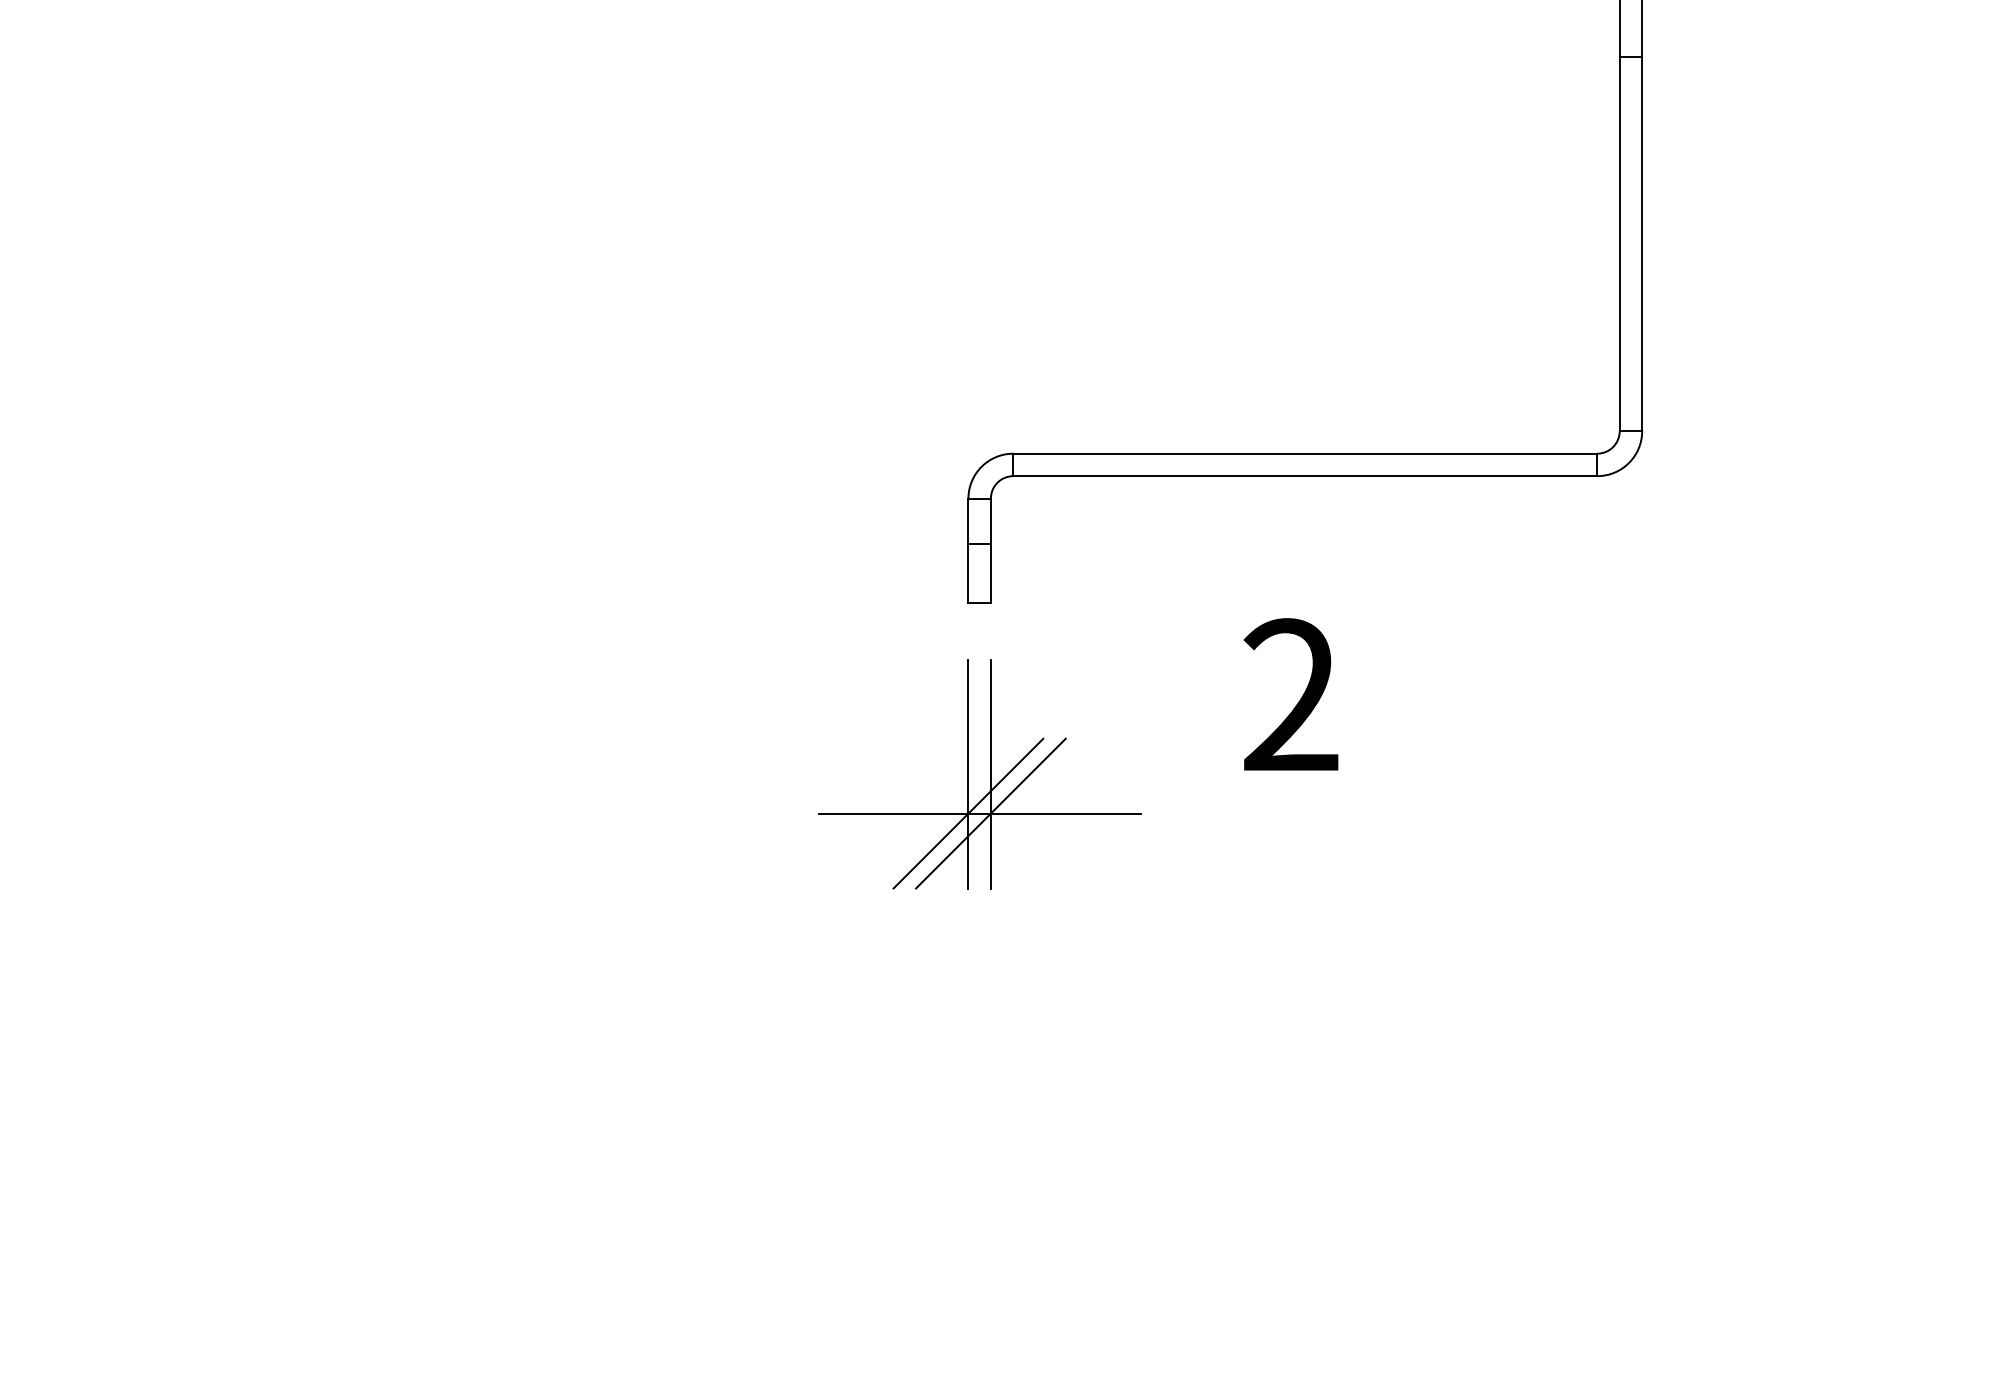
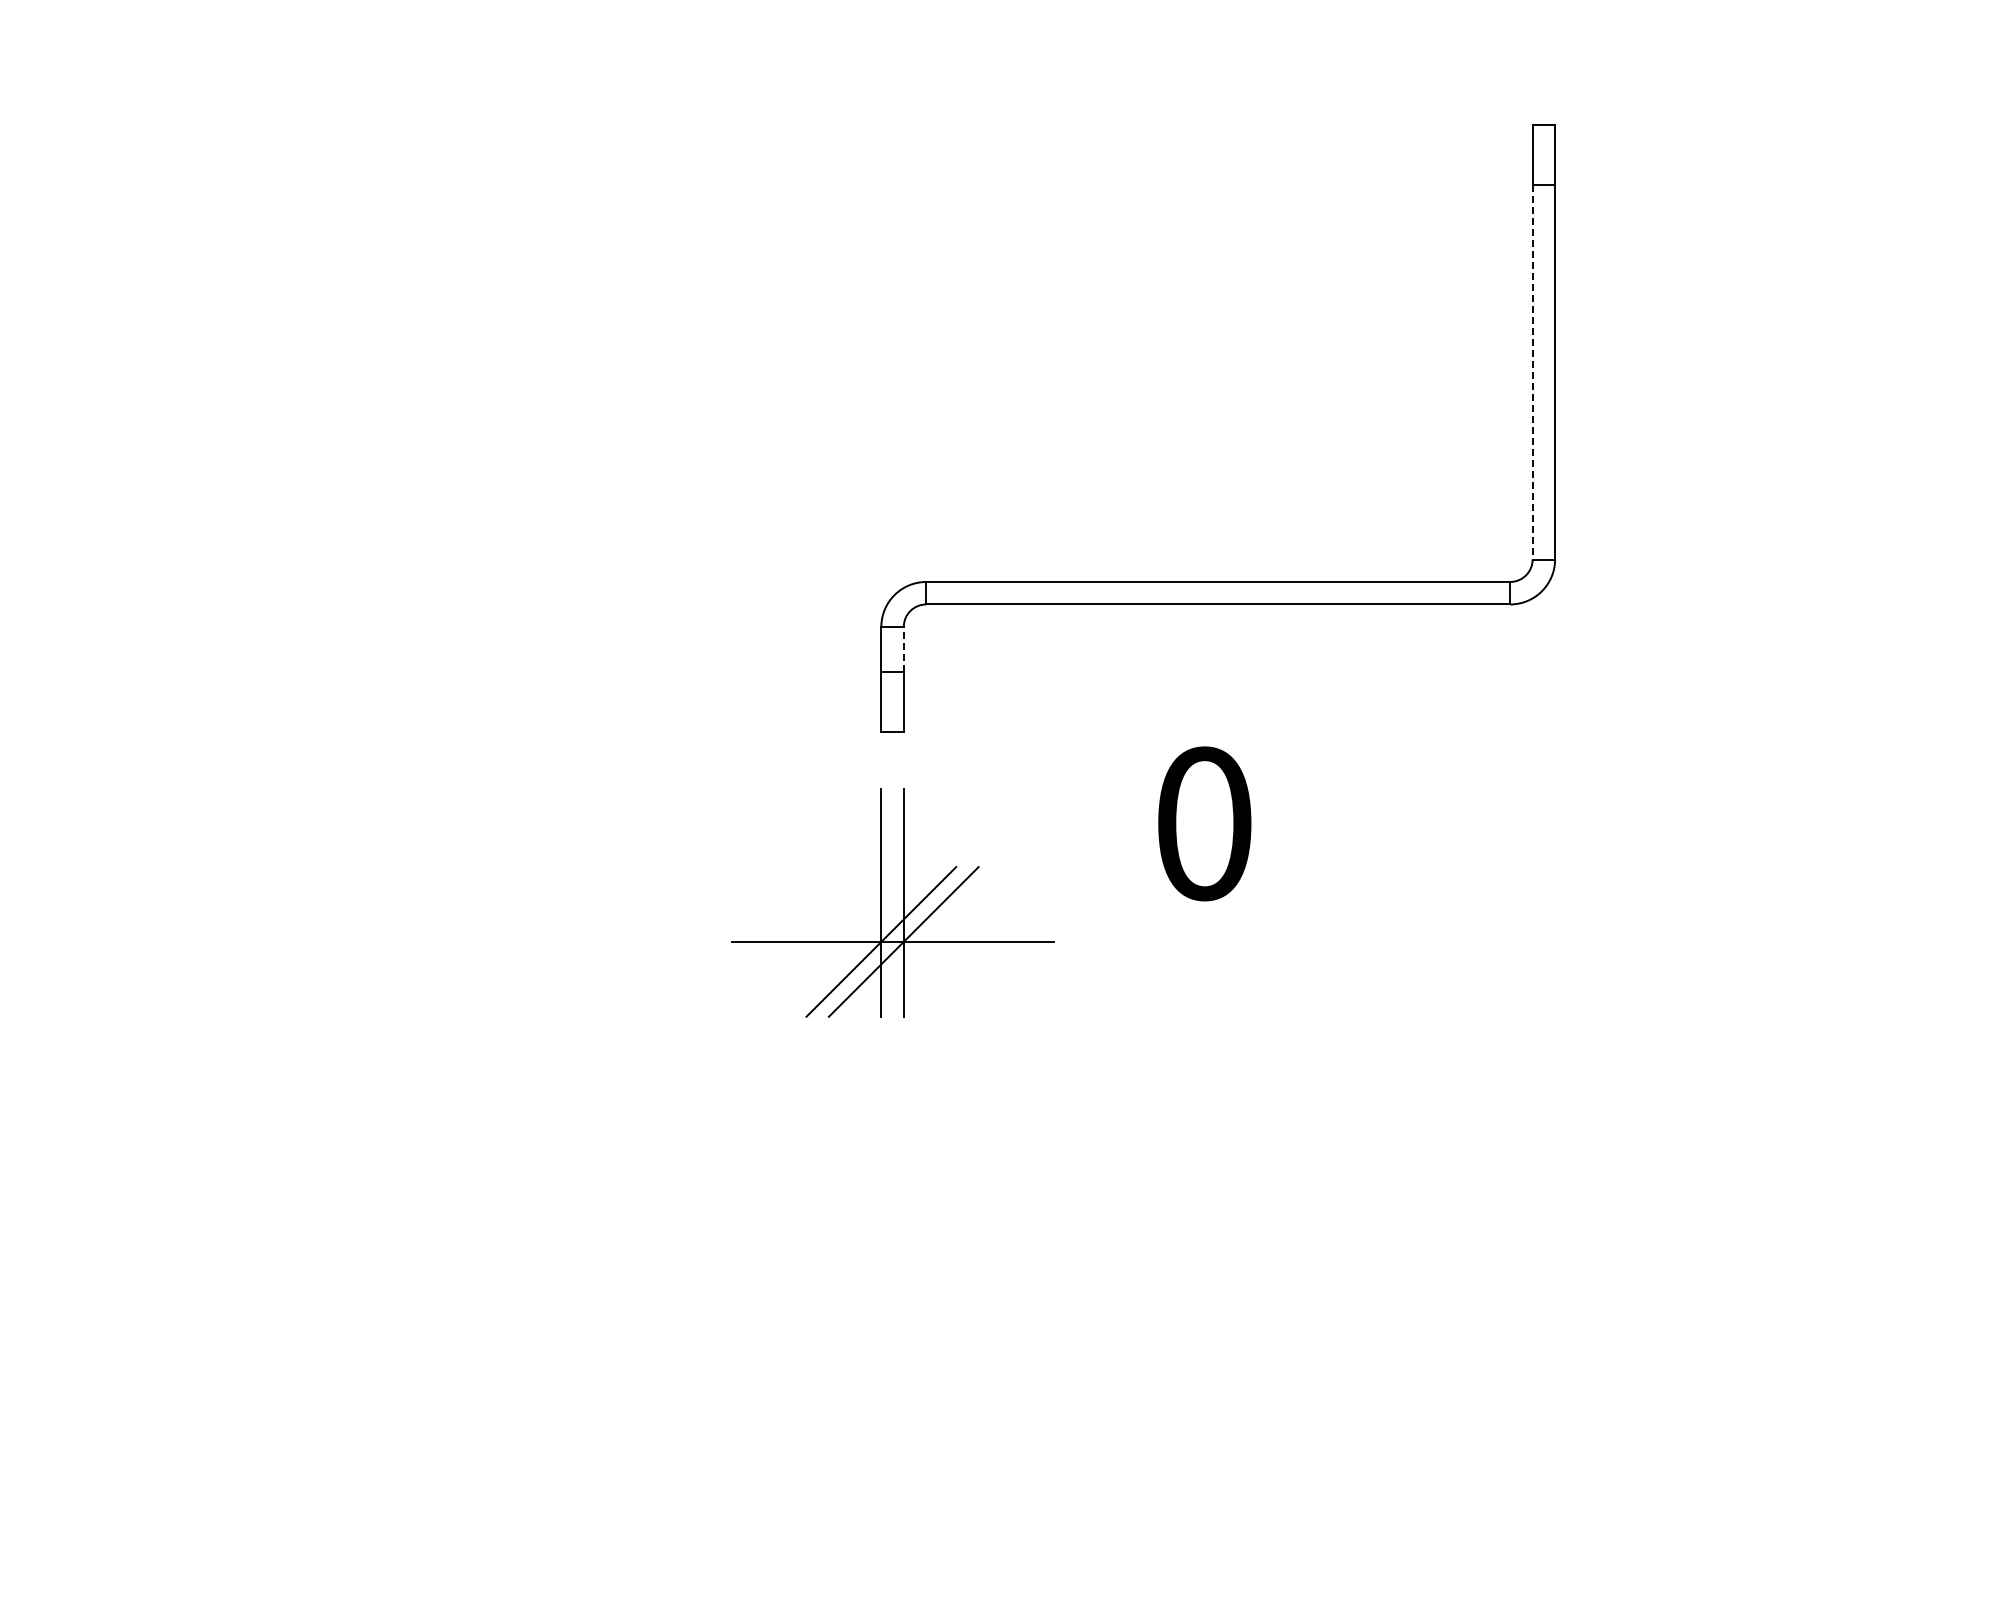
line: (1619, 244) -> (1532, 372), solid -> dashed
line: (990, 520) -> (903, 648), solid -> dashed
text: (1290, 695) -> (1203, 823), 2 -> 0

